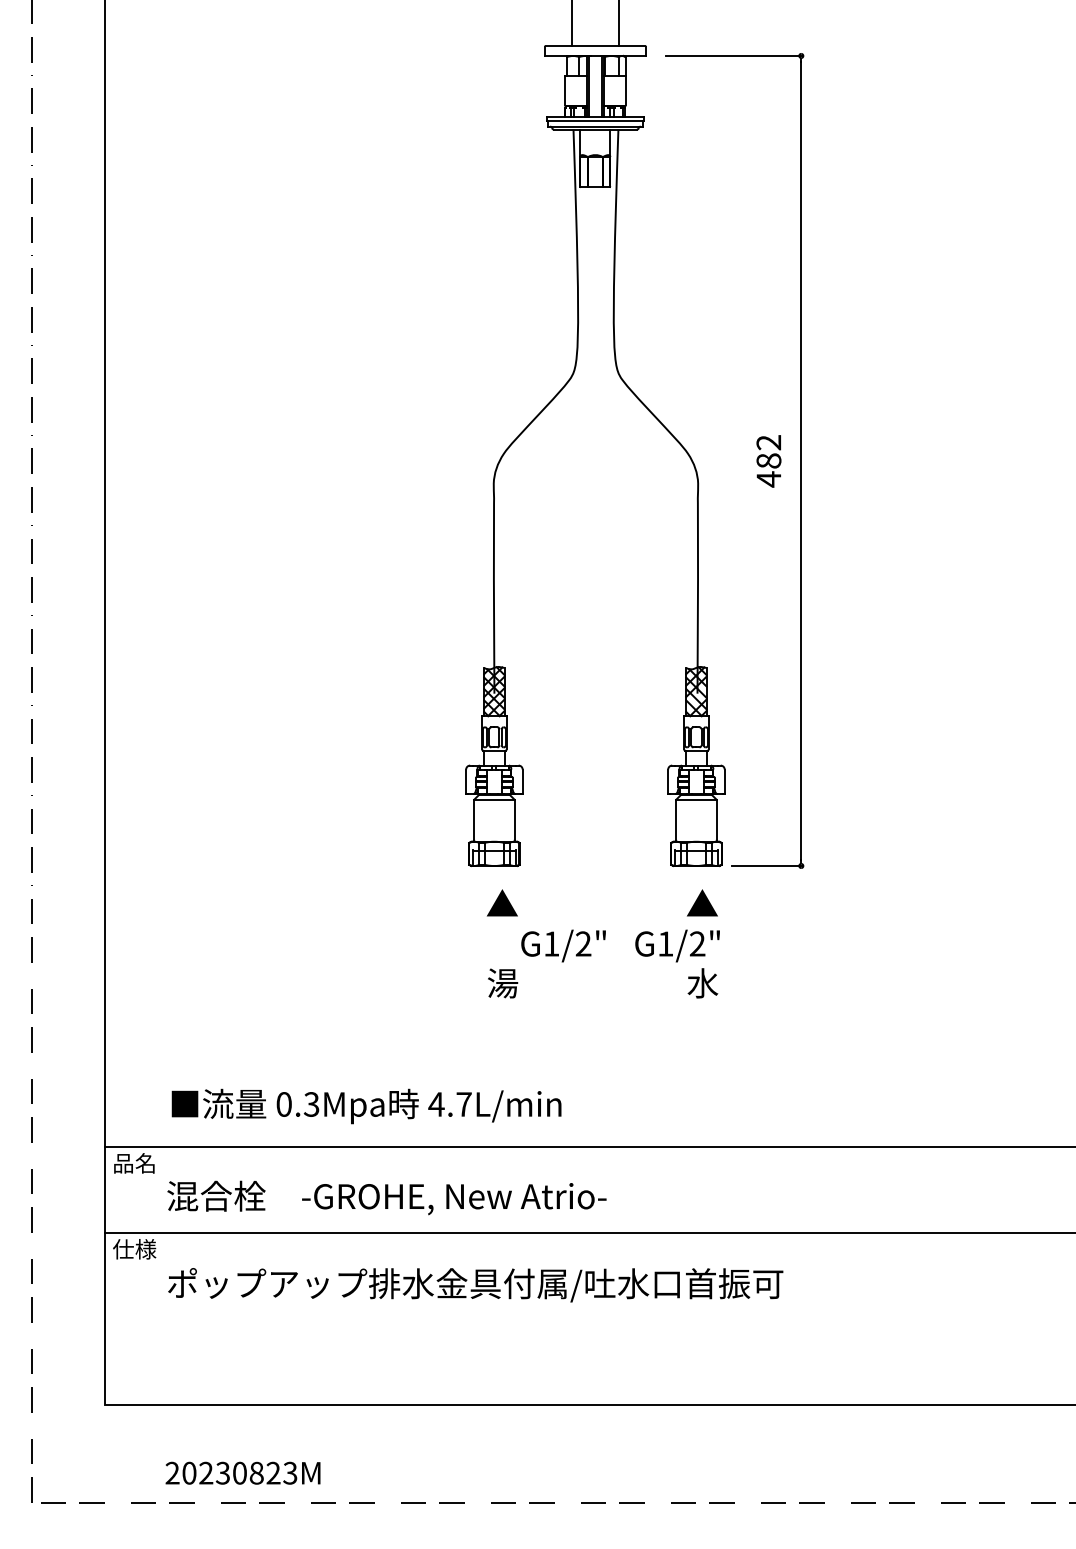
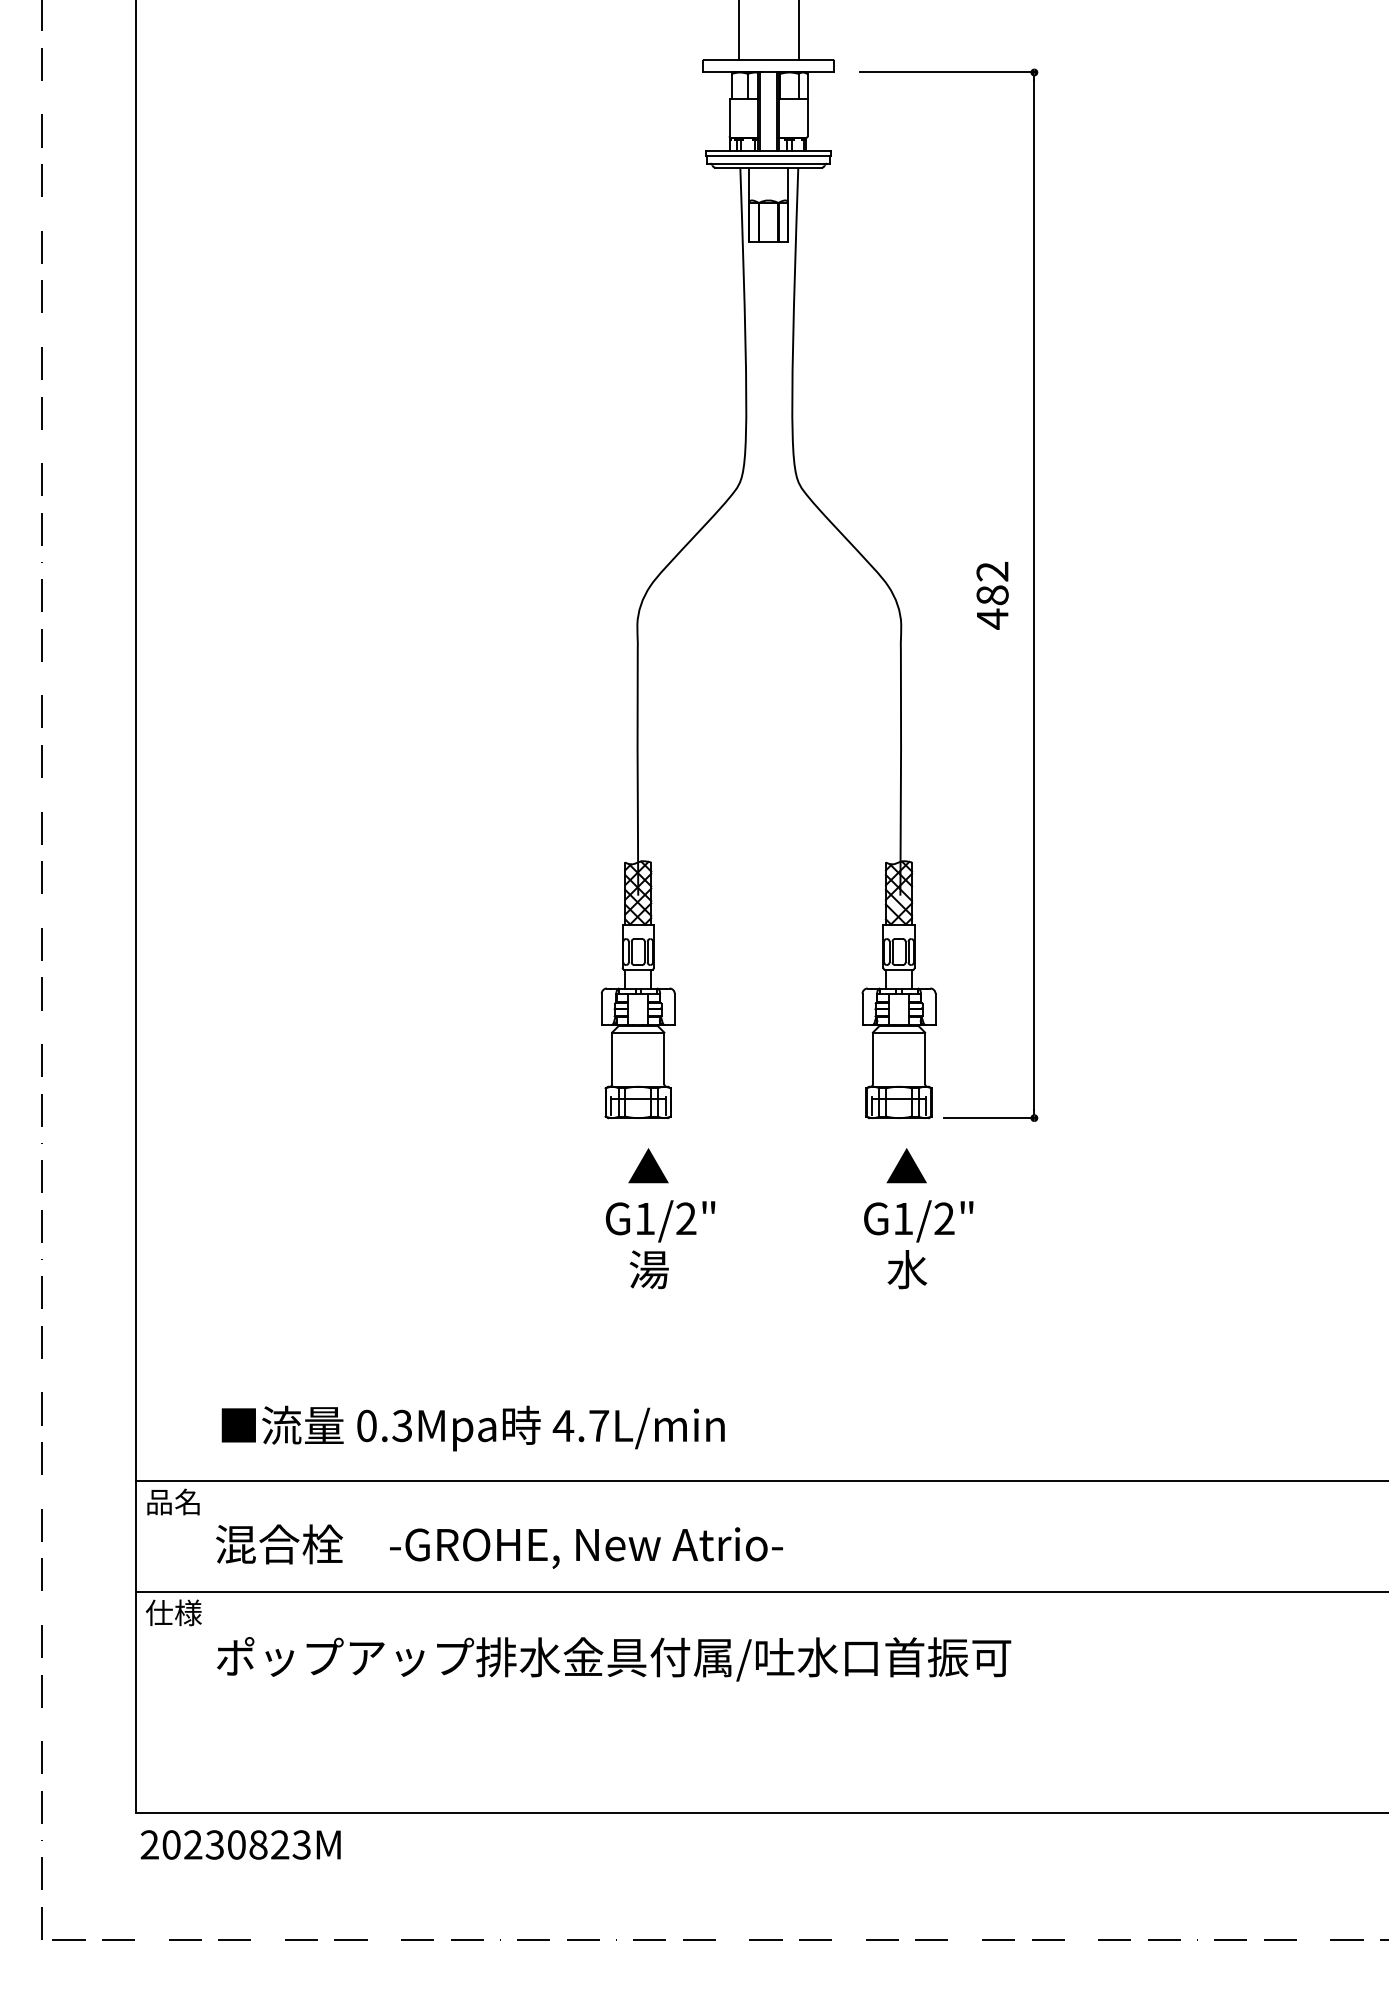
text: (563, 946) -> (660, 1221), moved
text: (677, 946) -> (918, 1221), moved
text: (242, 1472) -> (240, 1844), moved

